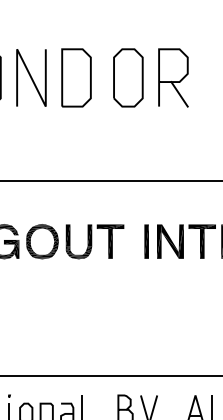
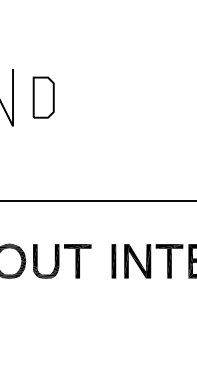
part: (76, 77) -> (43, 97), size x0.7
part: (128, 77) -> (95, 97), removed
part: (173, 77) -> (140, 97), removed

